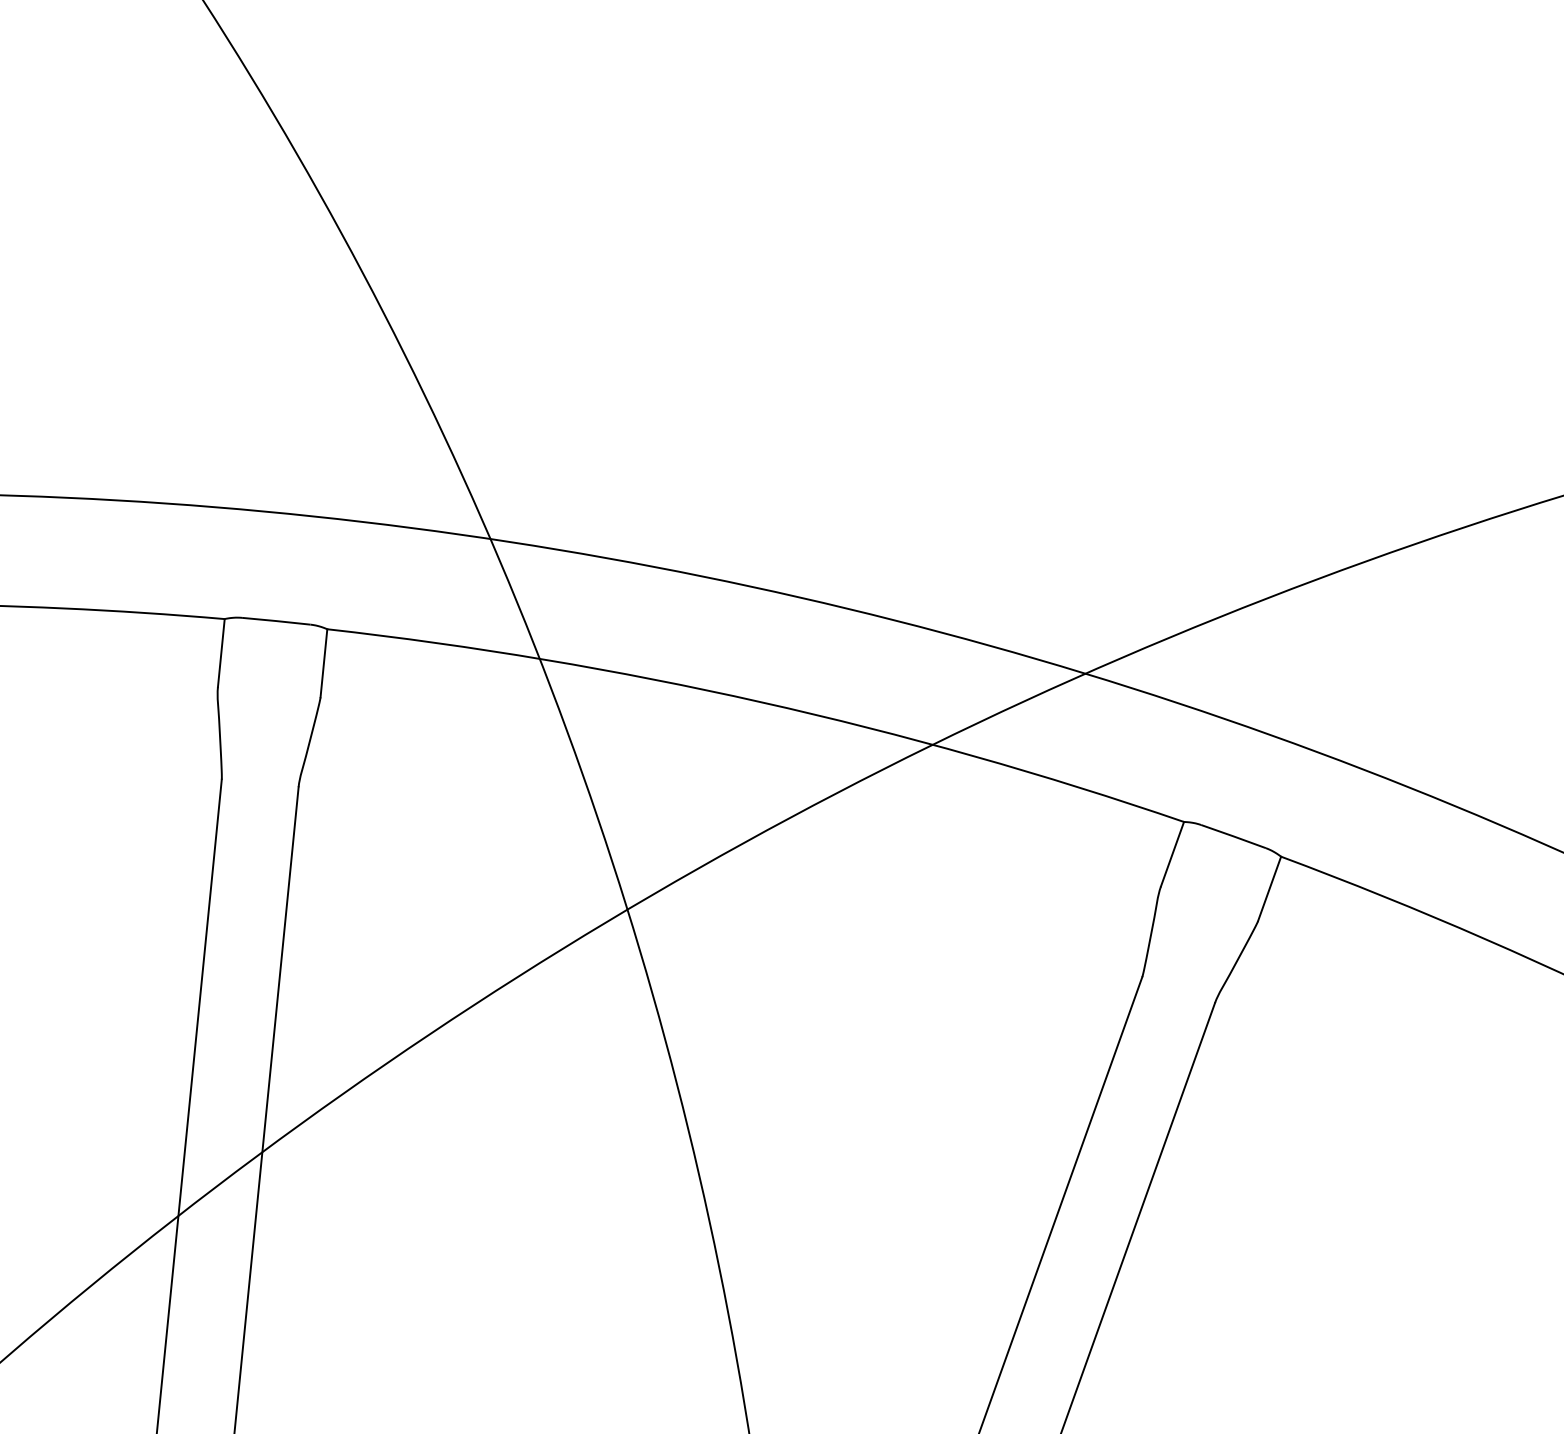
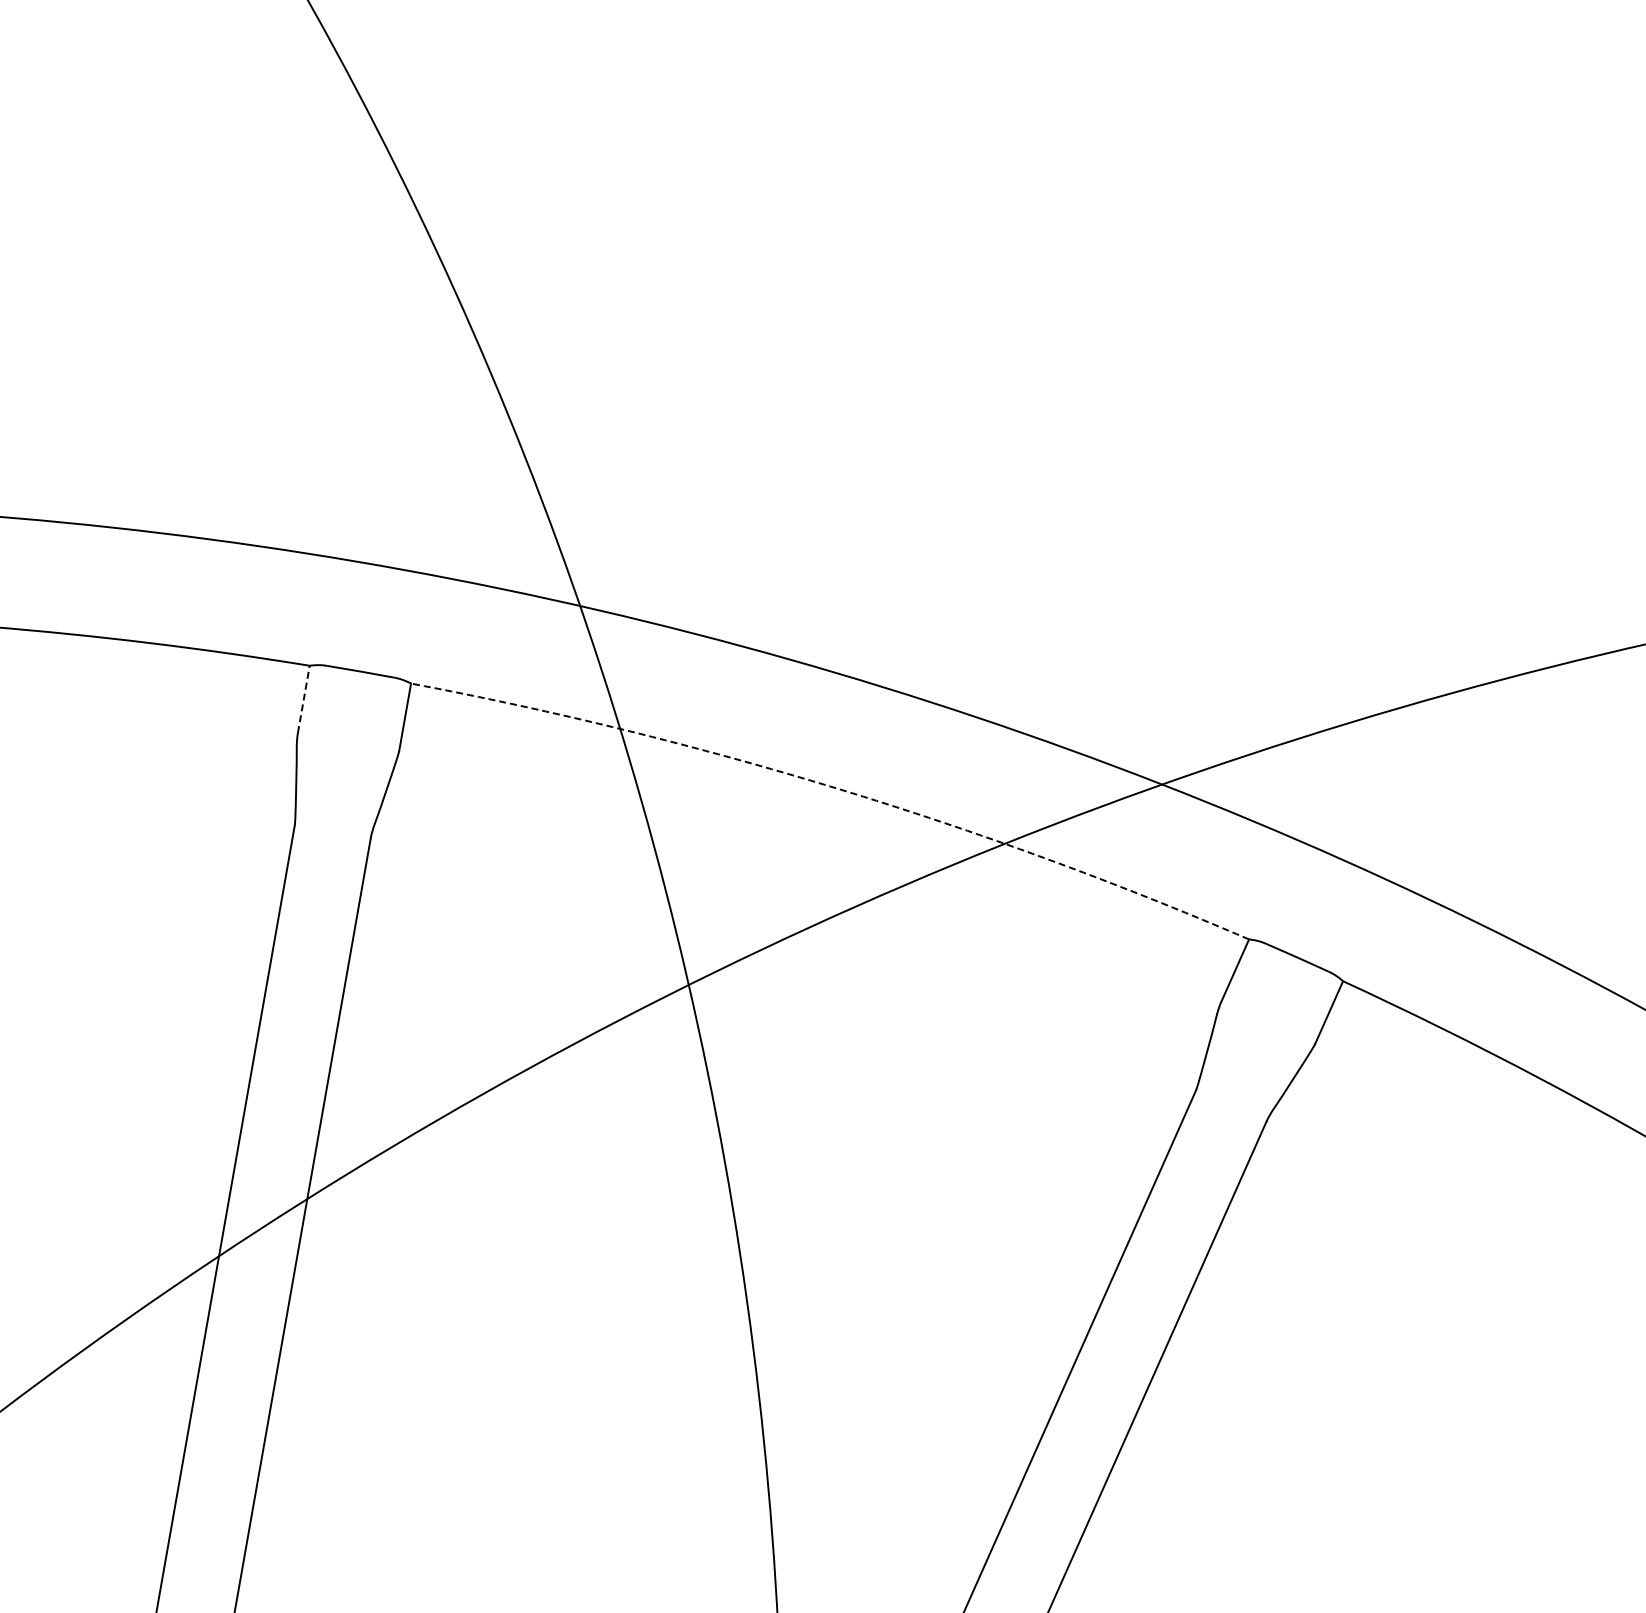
line: (220, 652) -> (303, 698), solid -> dashed
arc: (761, 702) -> (837, 788), solid -> dashed

